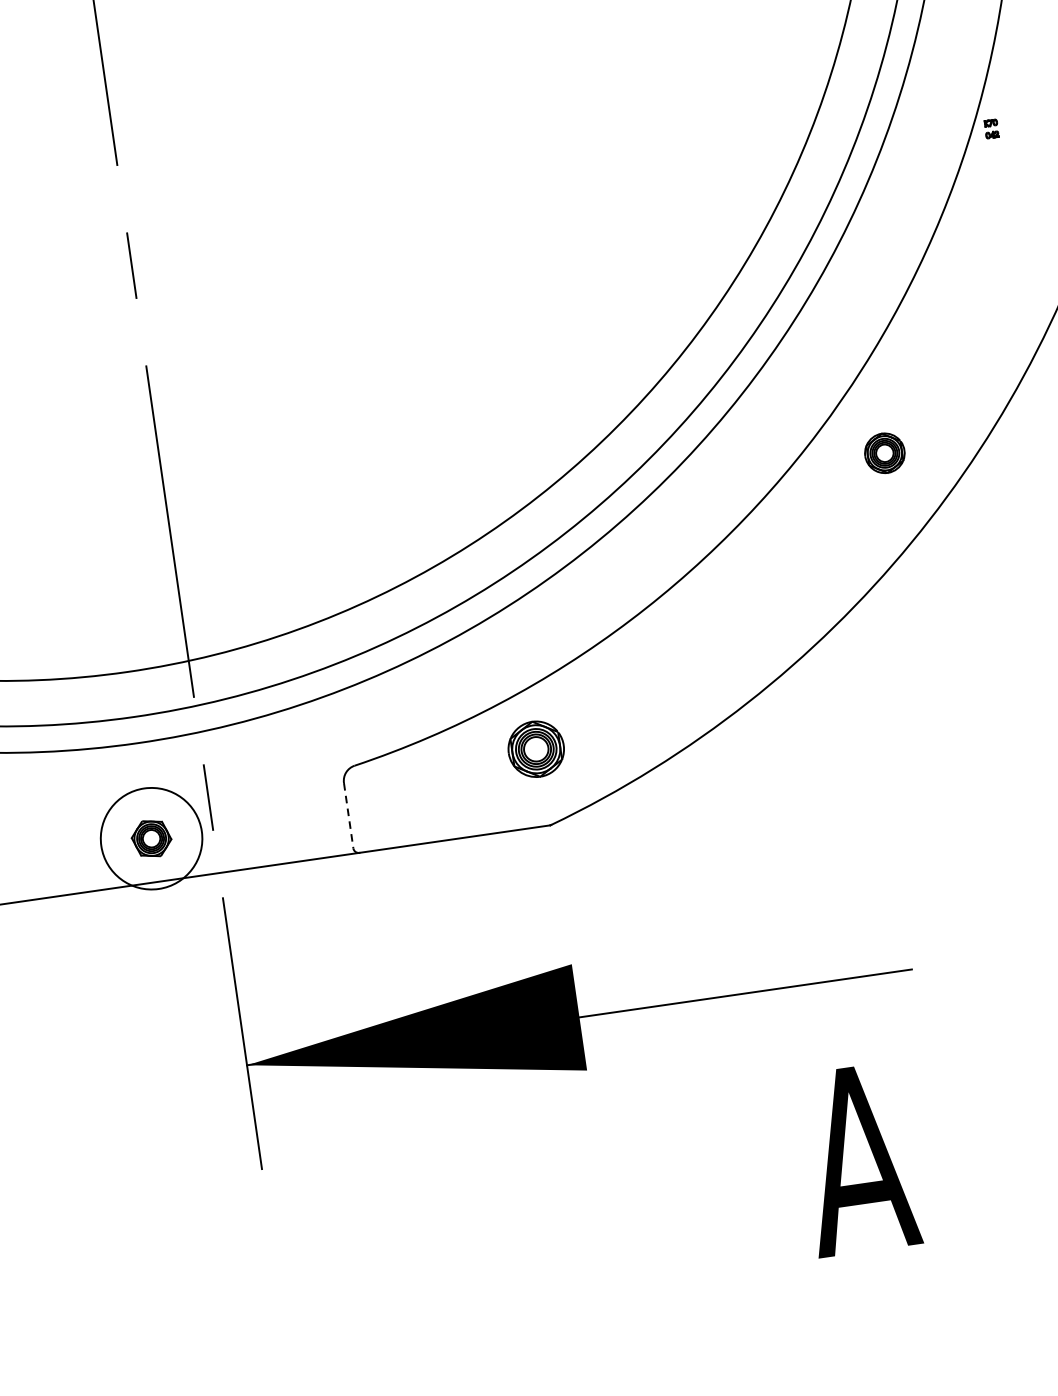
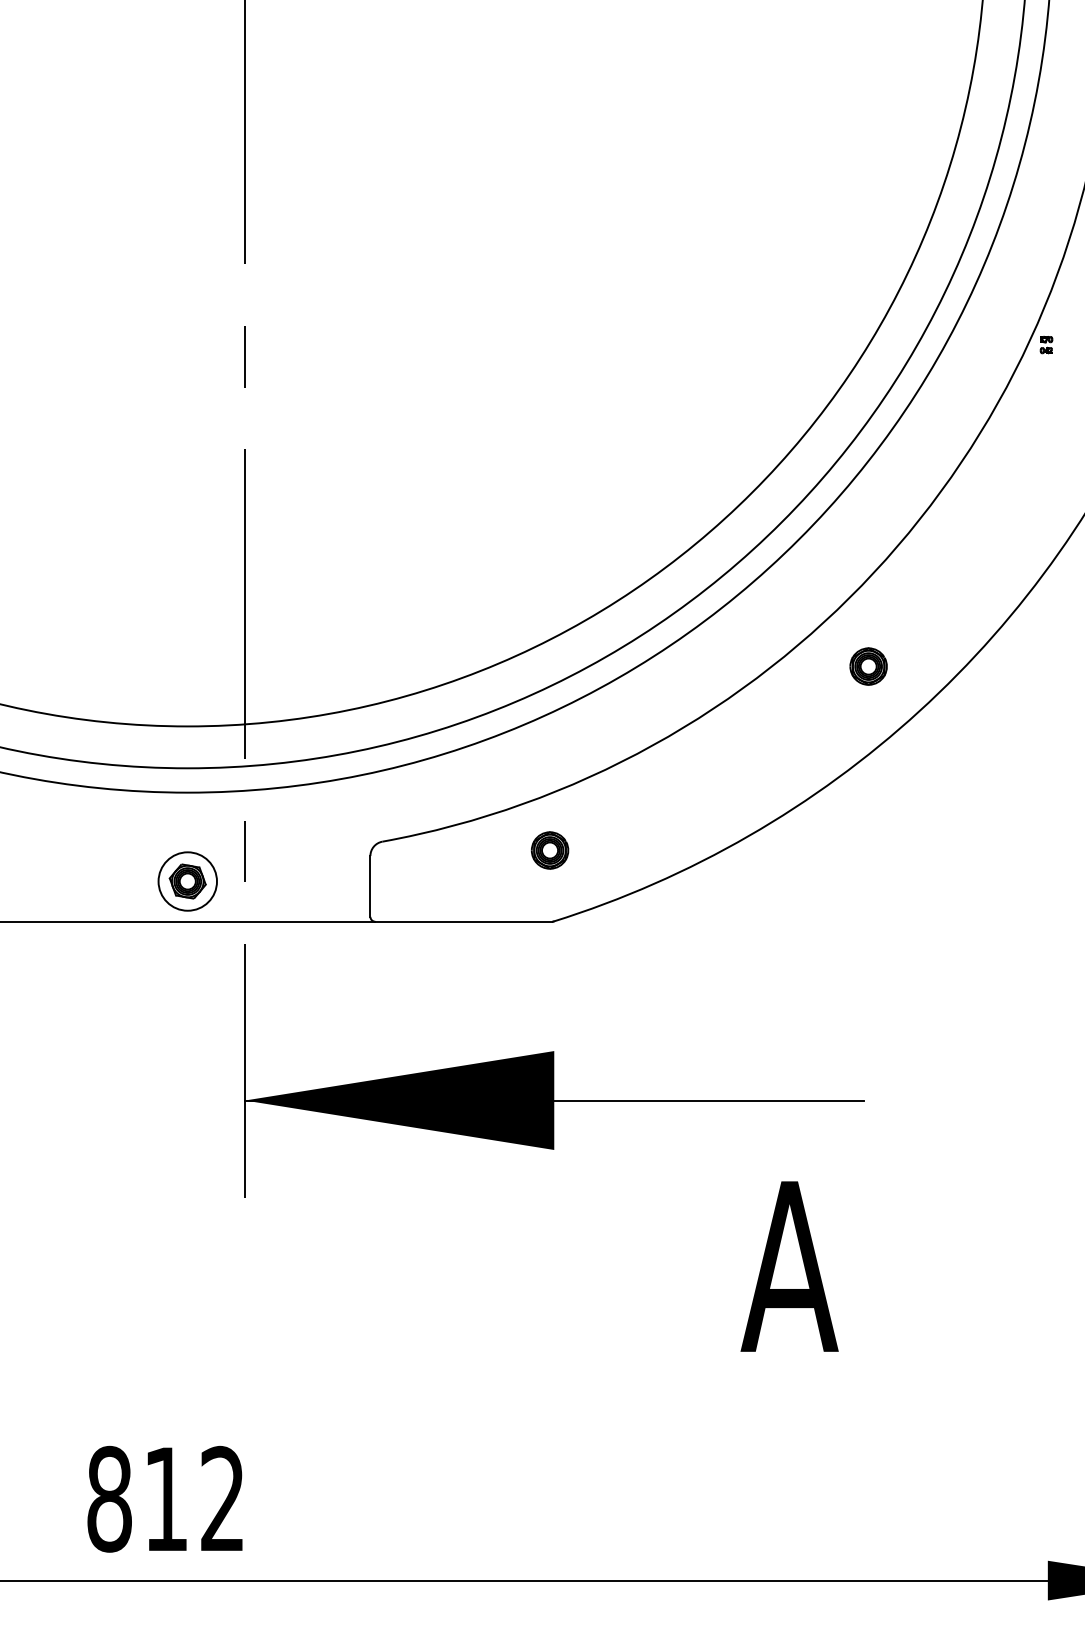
part: (884, 453) -> (868, 666), moved
part: (535, 749) -> (549, 850), size x0.71
line: (348, 815) -> (370, 886), dashed -> solid
circle: (151, 838) -> (187, 881), size x0.62

